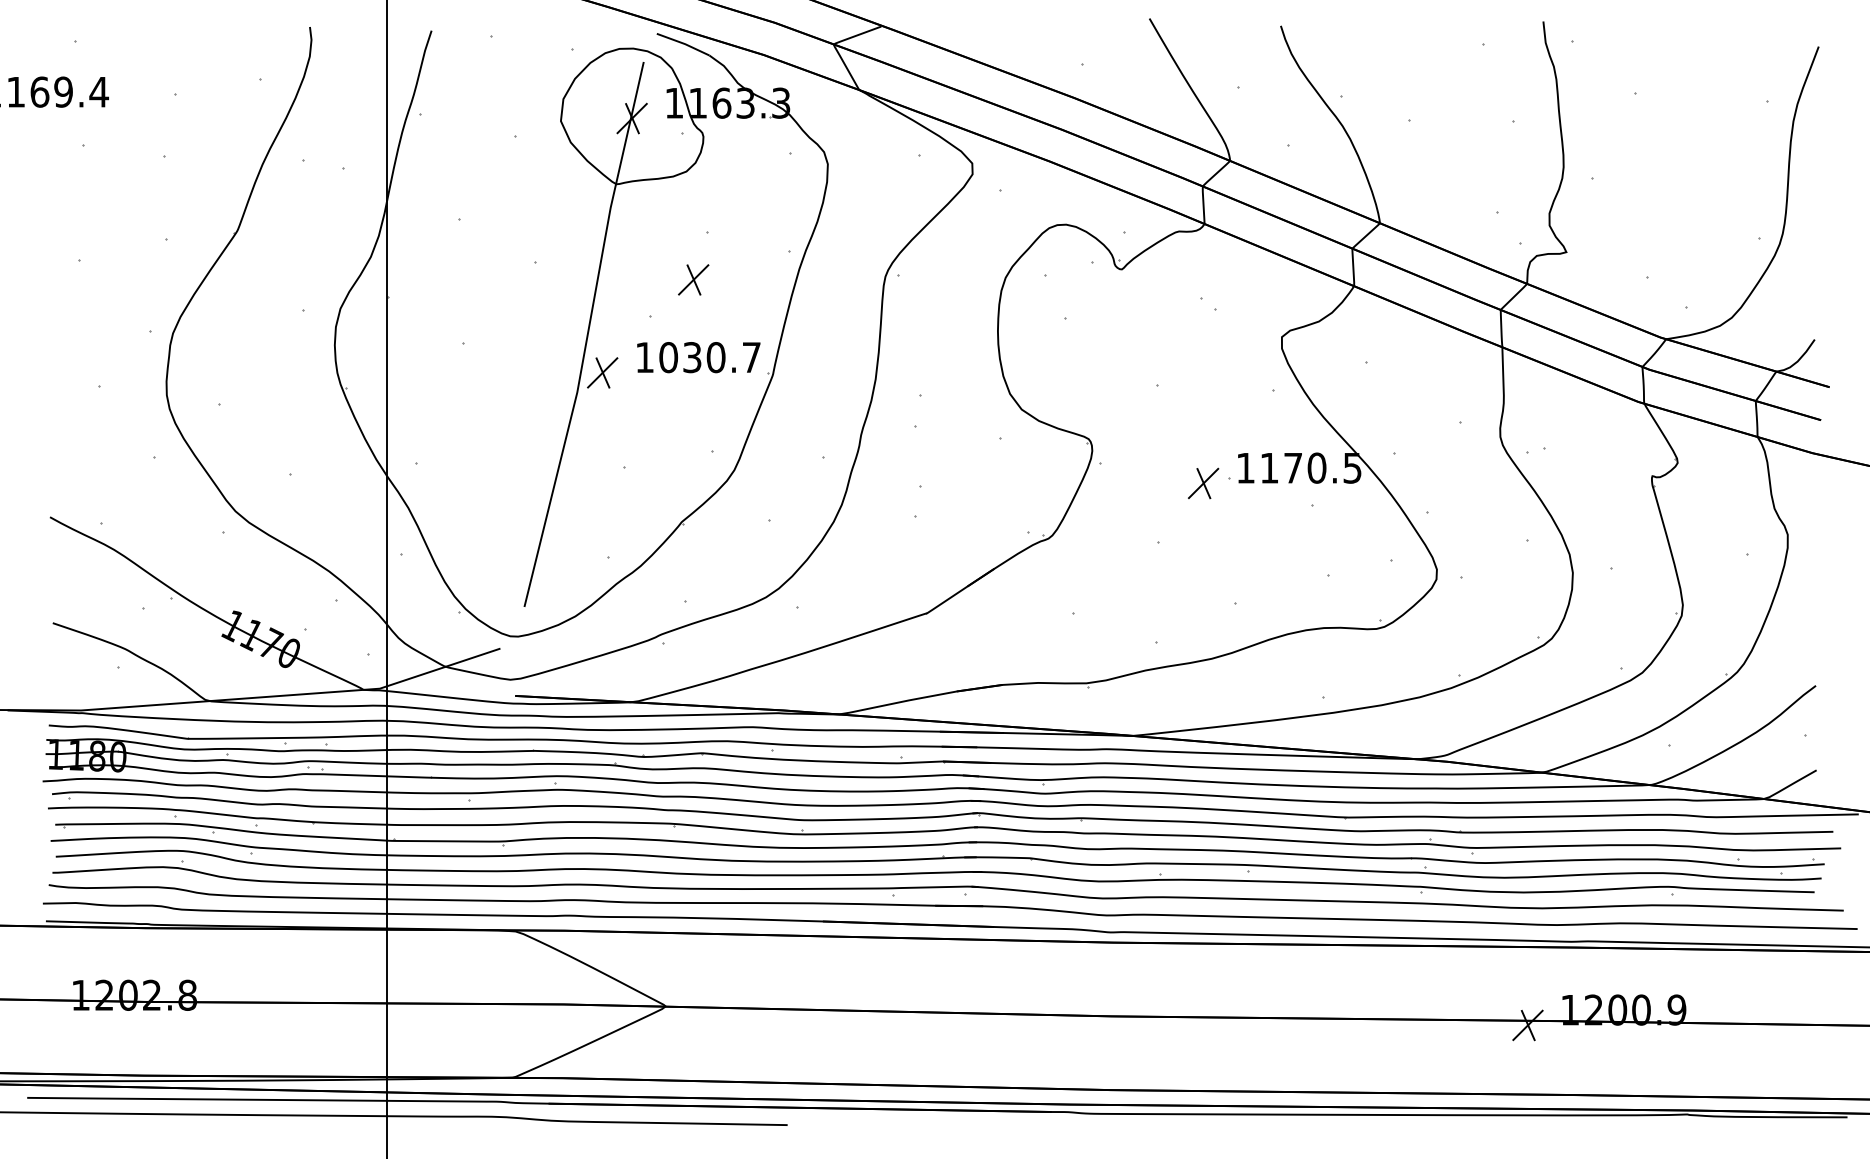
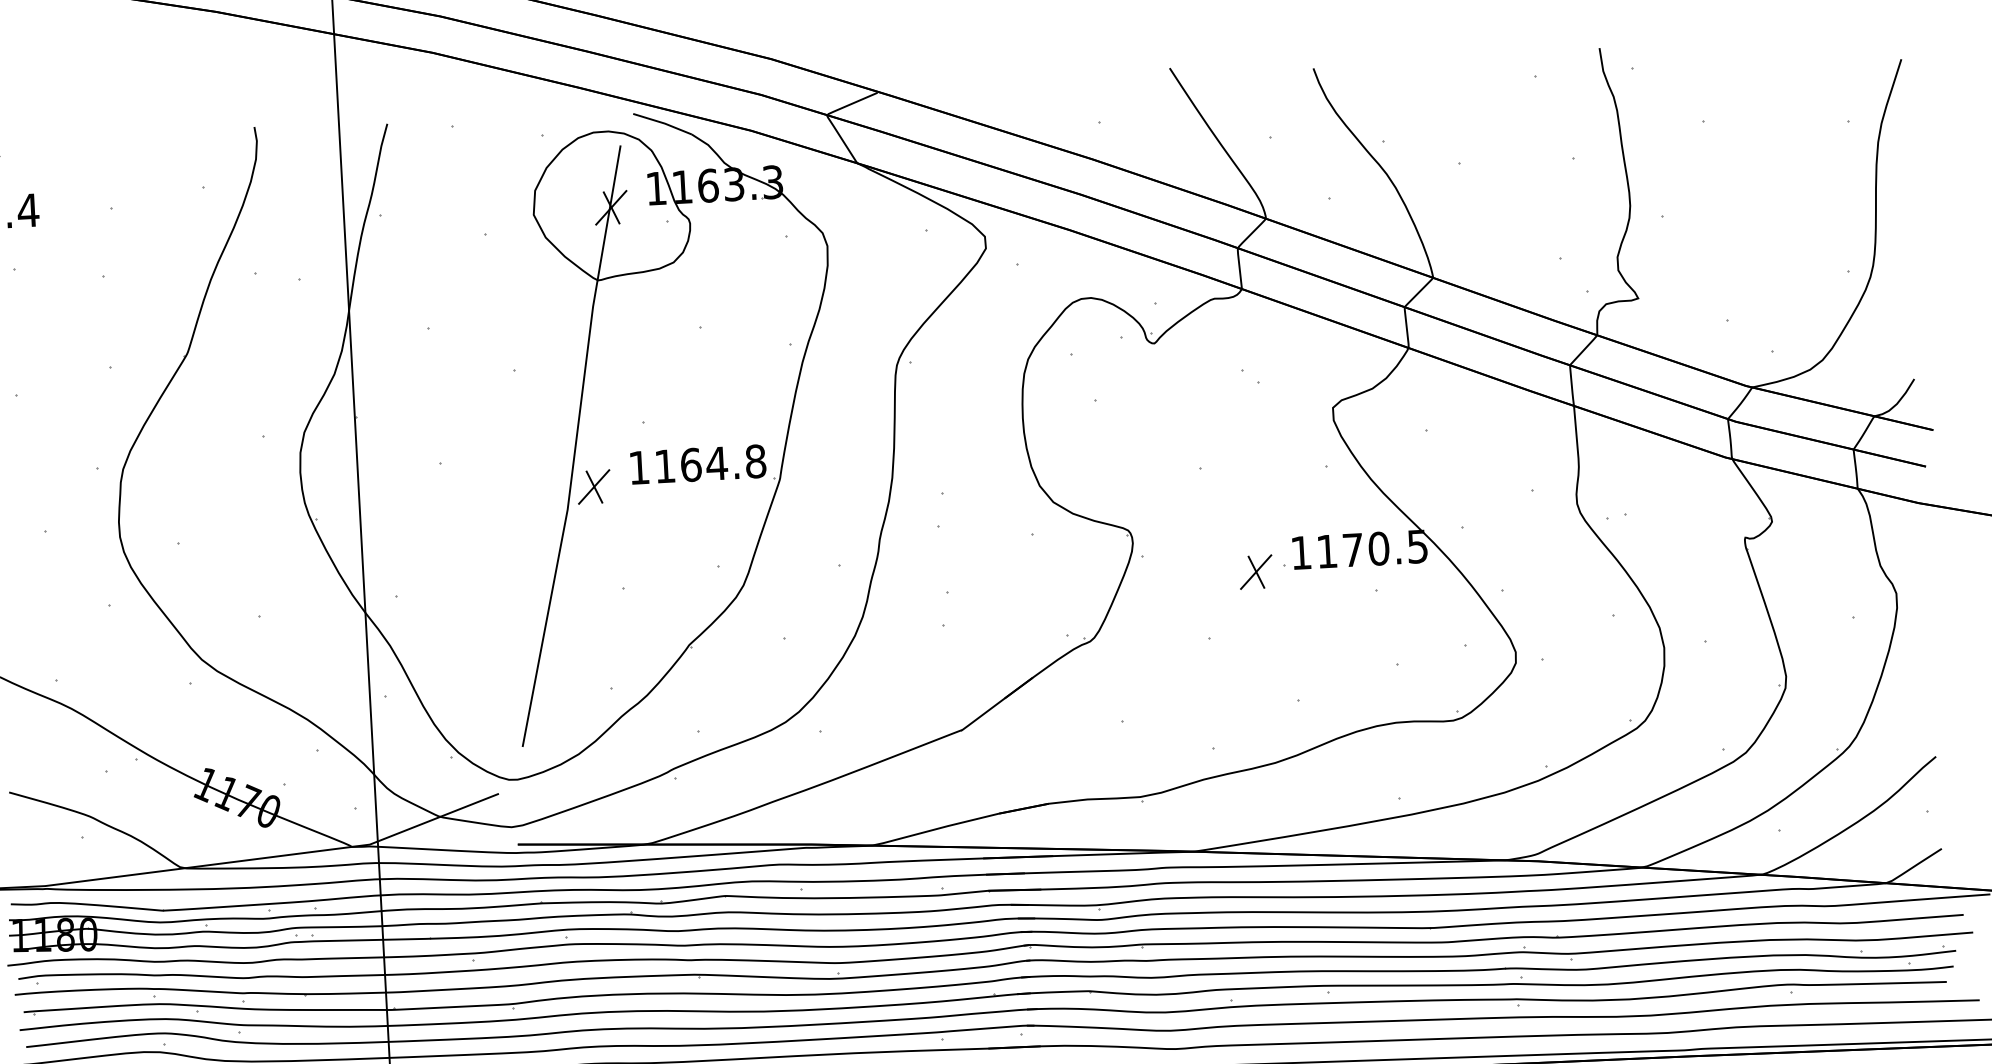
part: (693, 279) -> (687, 379), removed
text: (710, 357) -> (710, 463), 1030.7 -> 1164.8

